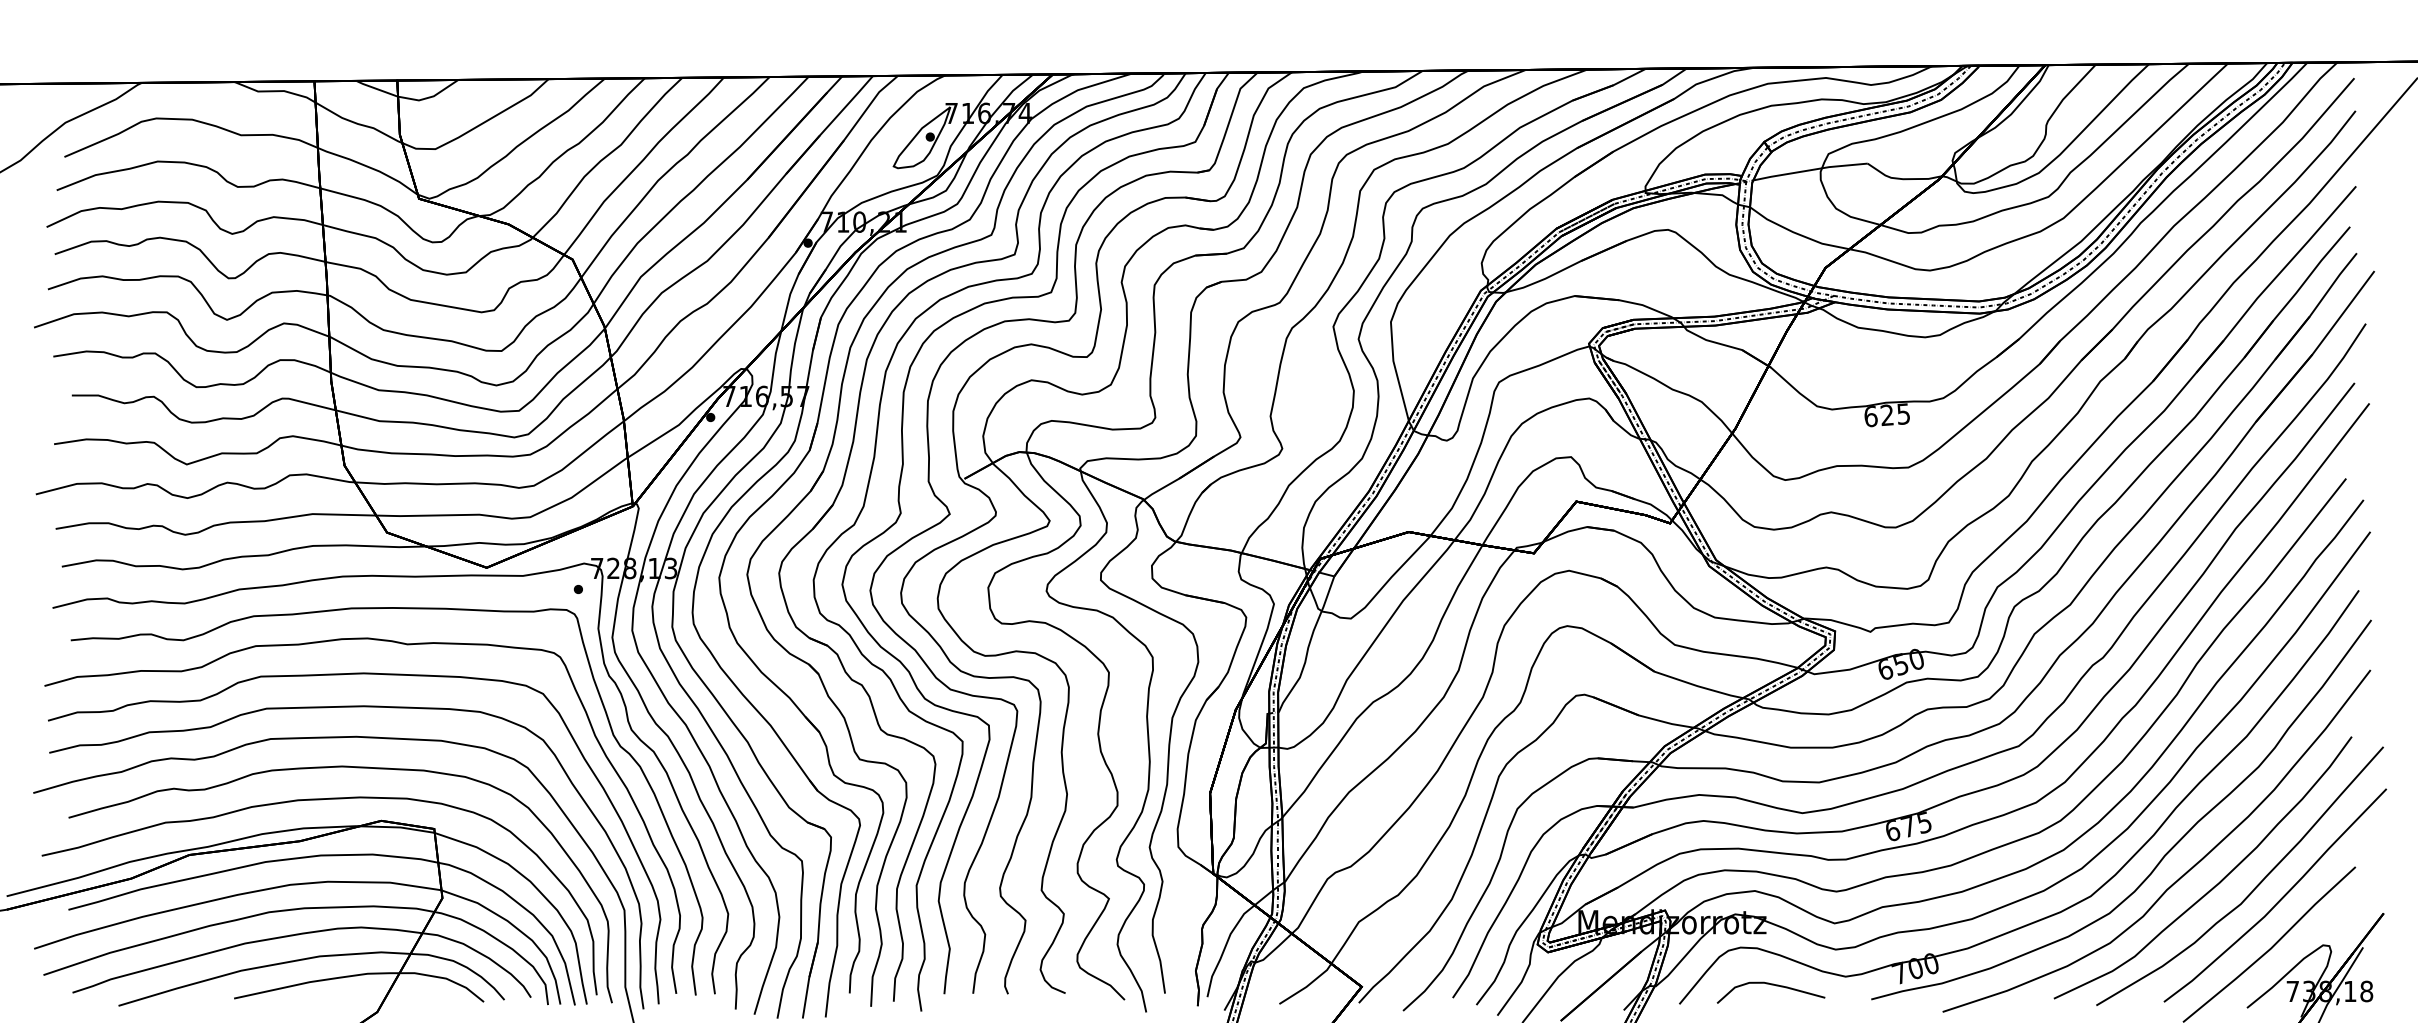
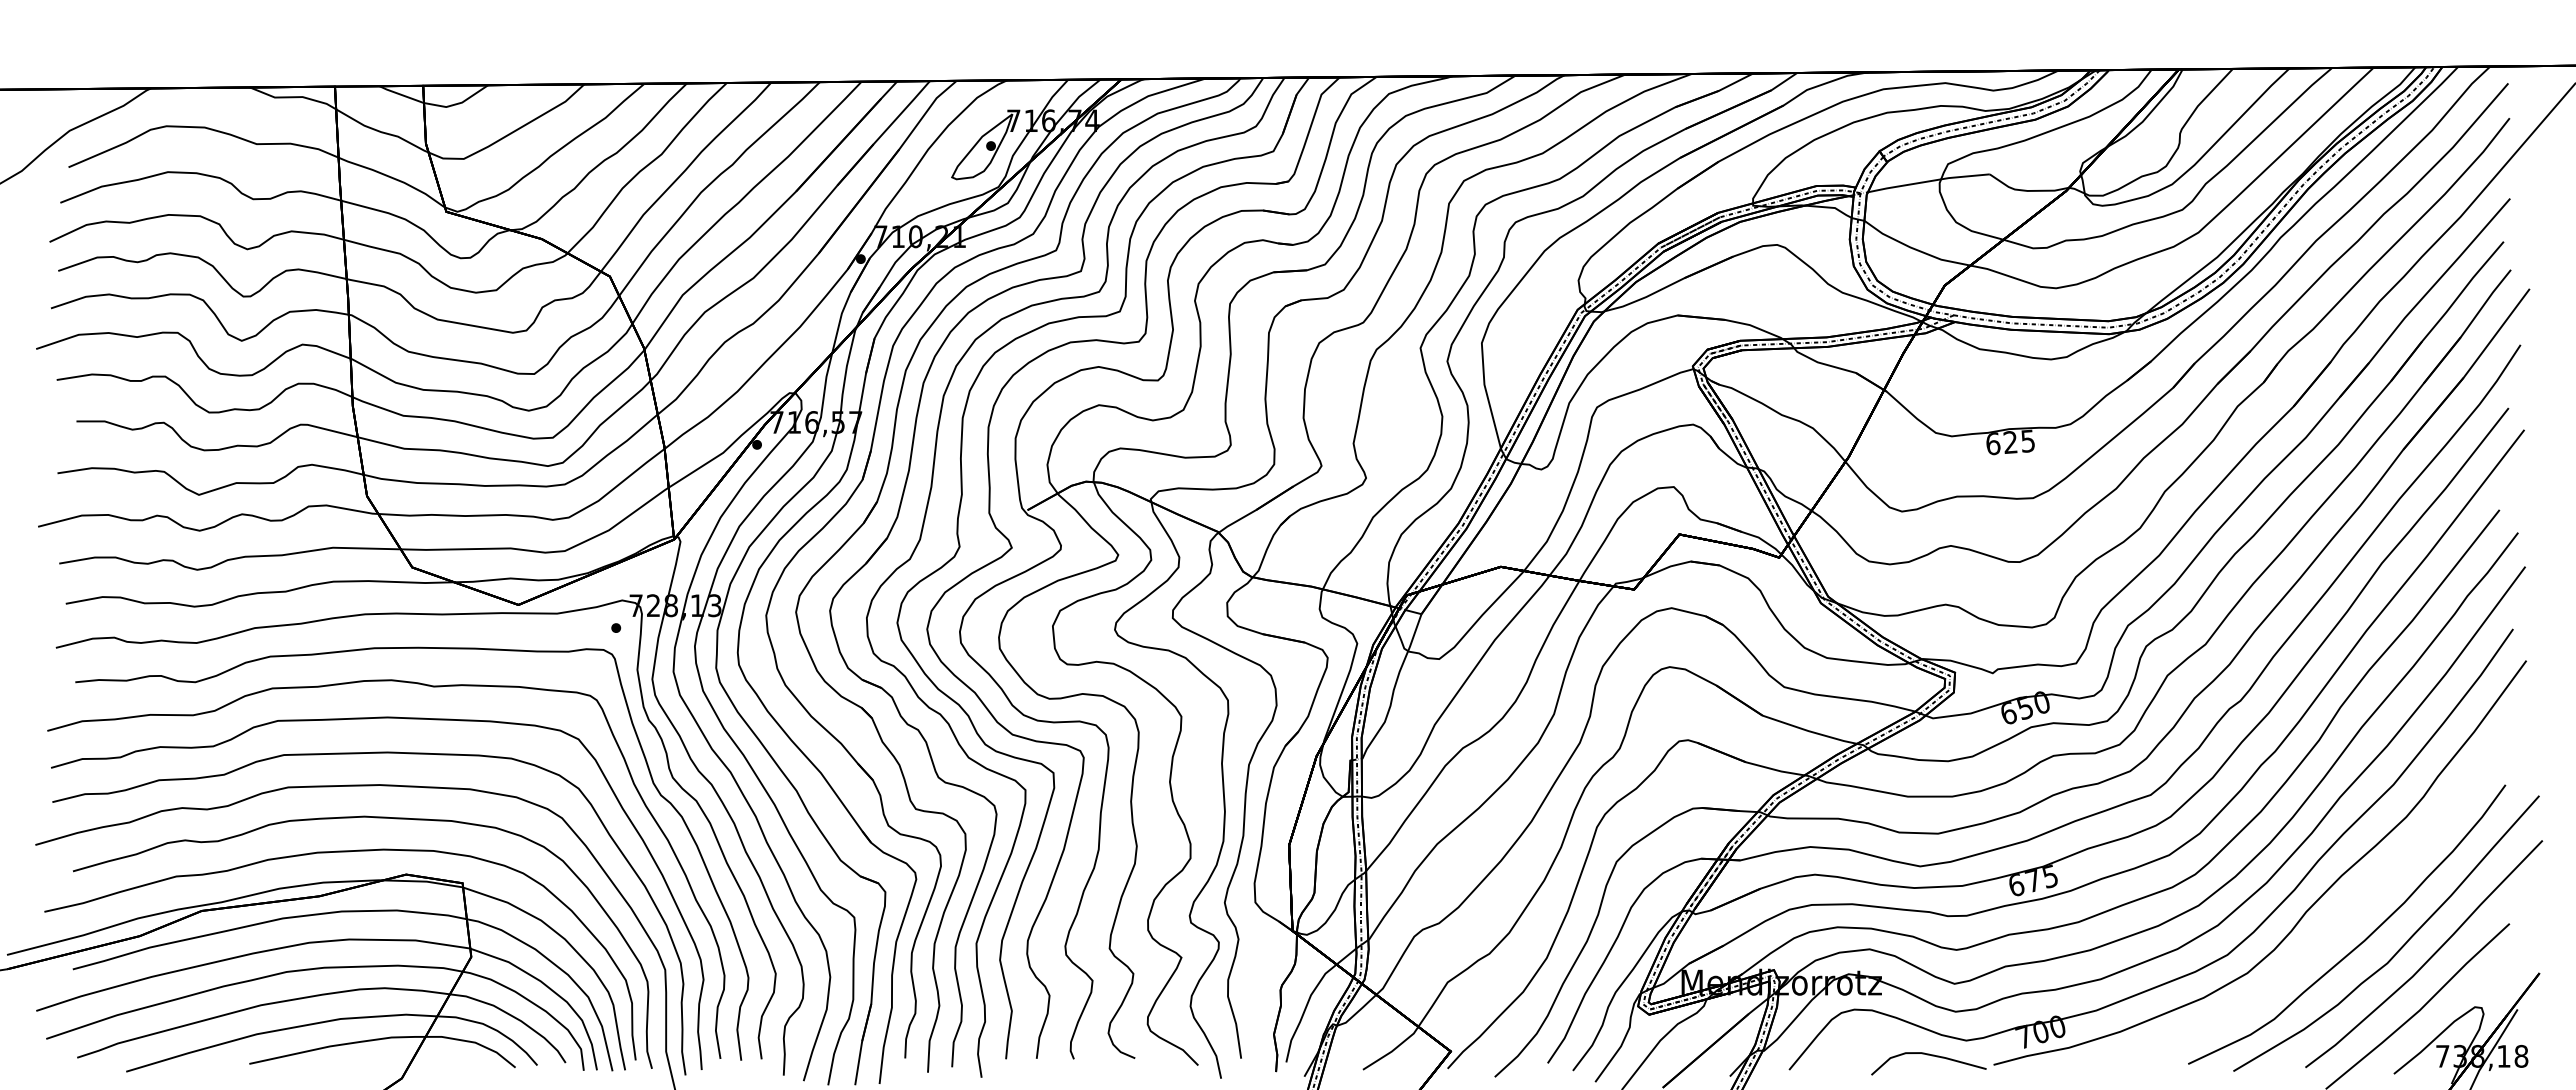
curve: (2187, 870) -> (2330, 927), removed
curve: (1773, 985) -> (1931, 1056), moved

